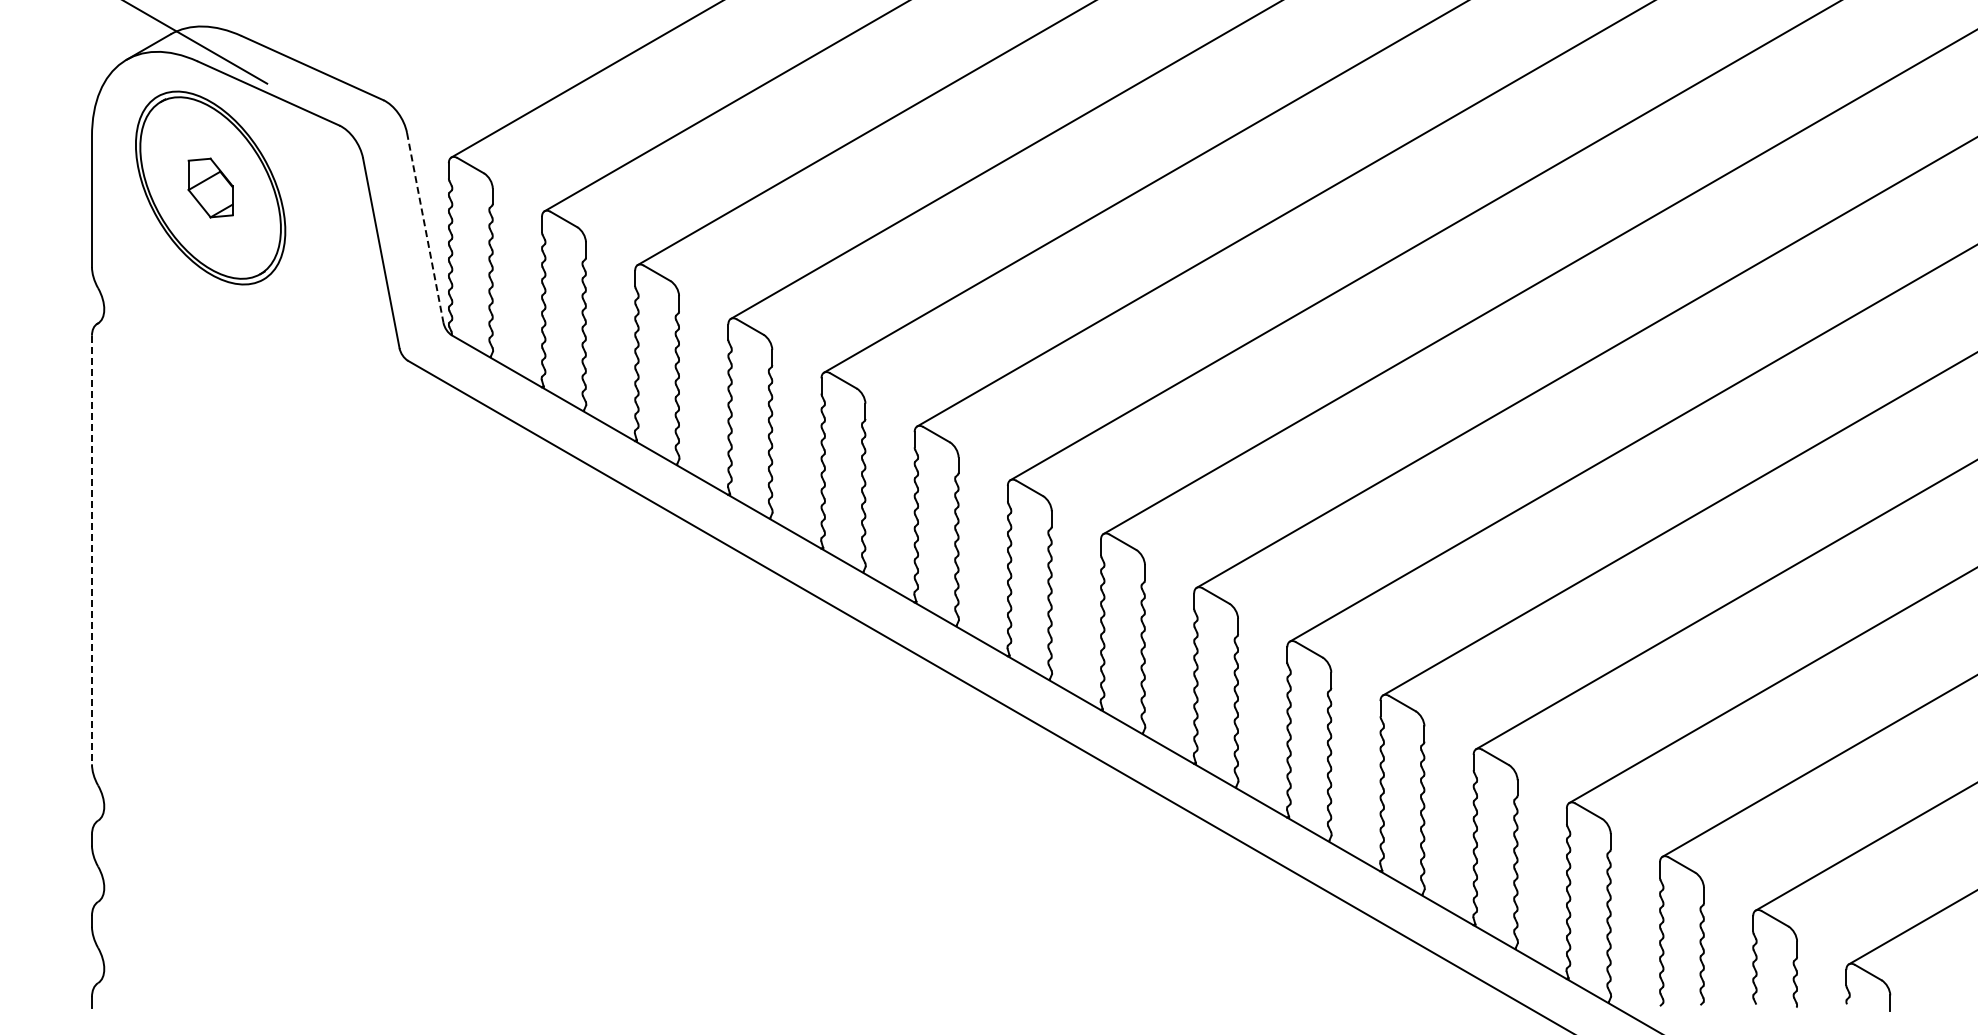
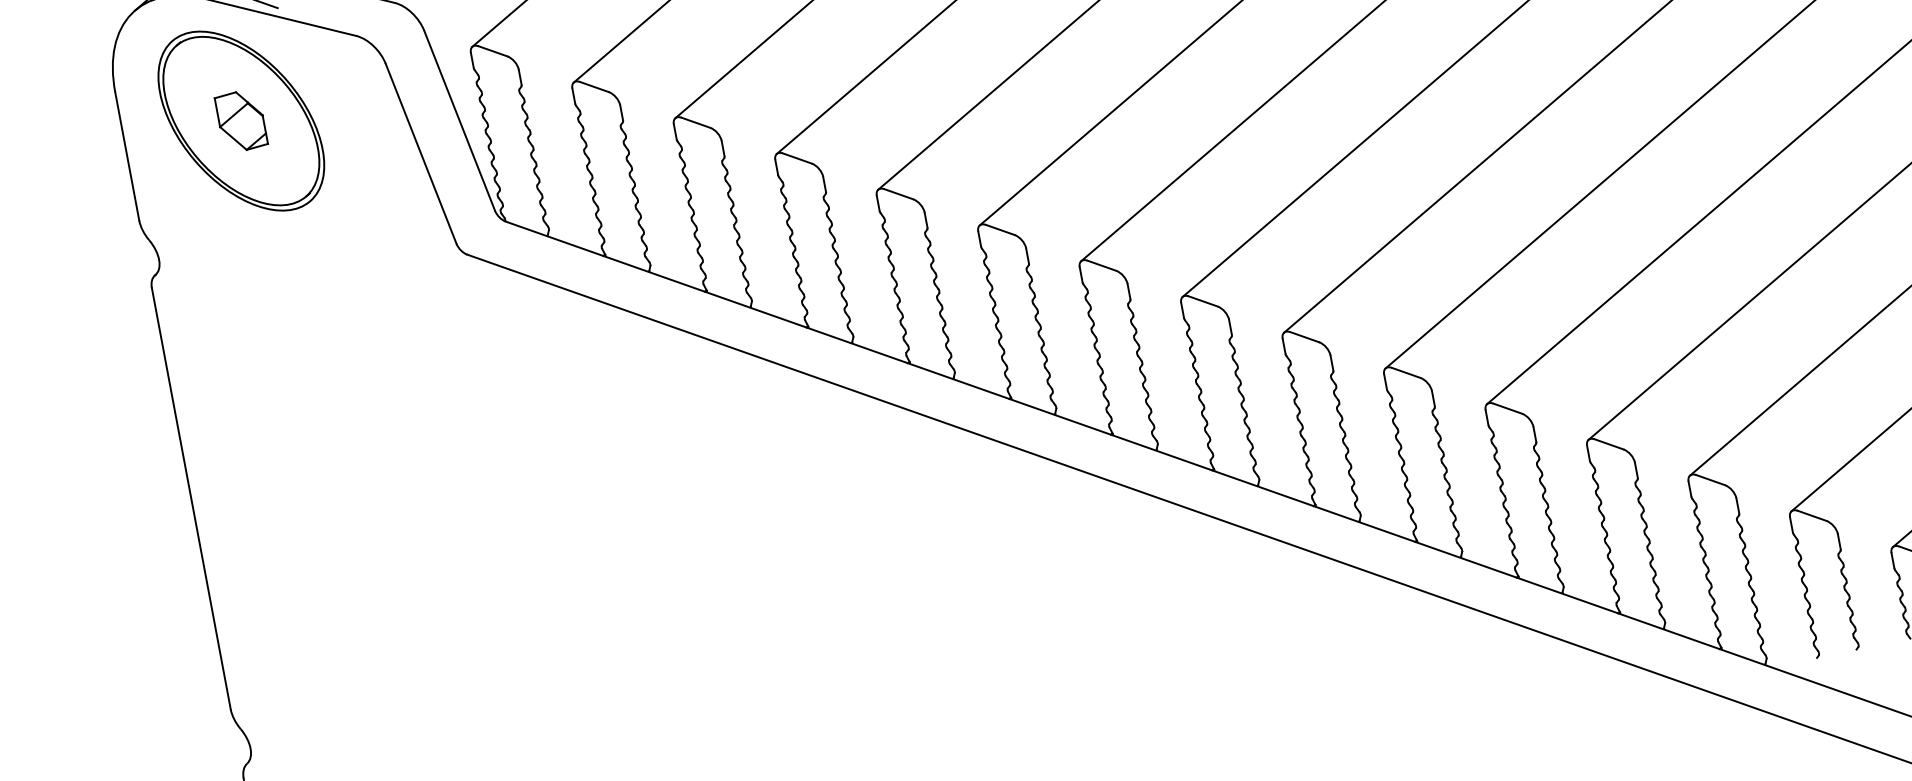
line: (425, 227) -> (459, 120), dashed -> solid
line: (91, 550) -> (190, 499), dashed -> solid

